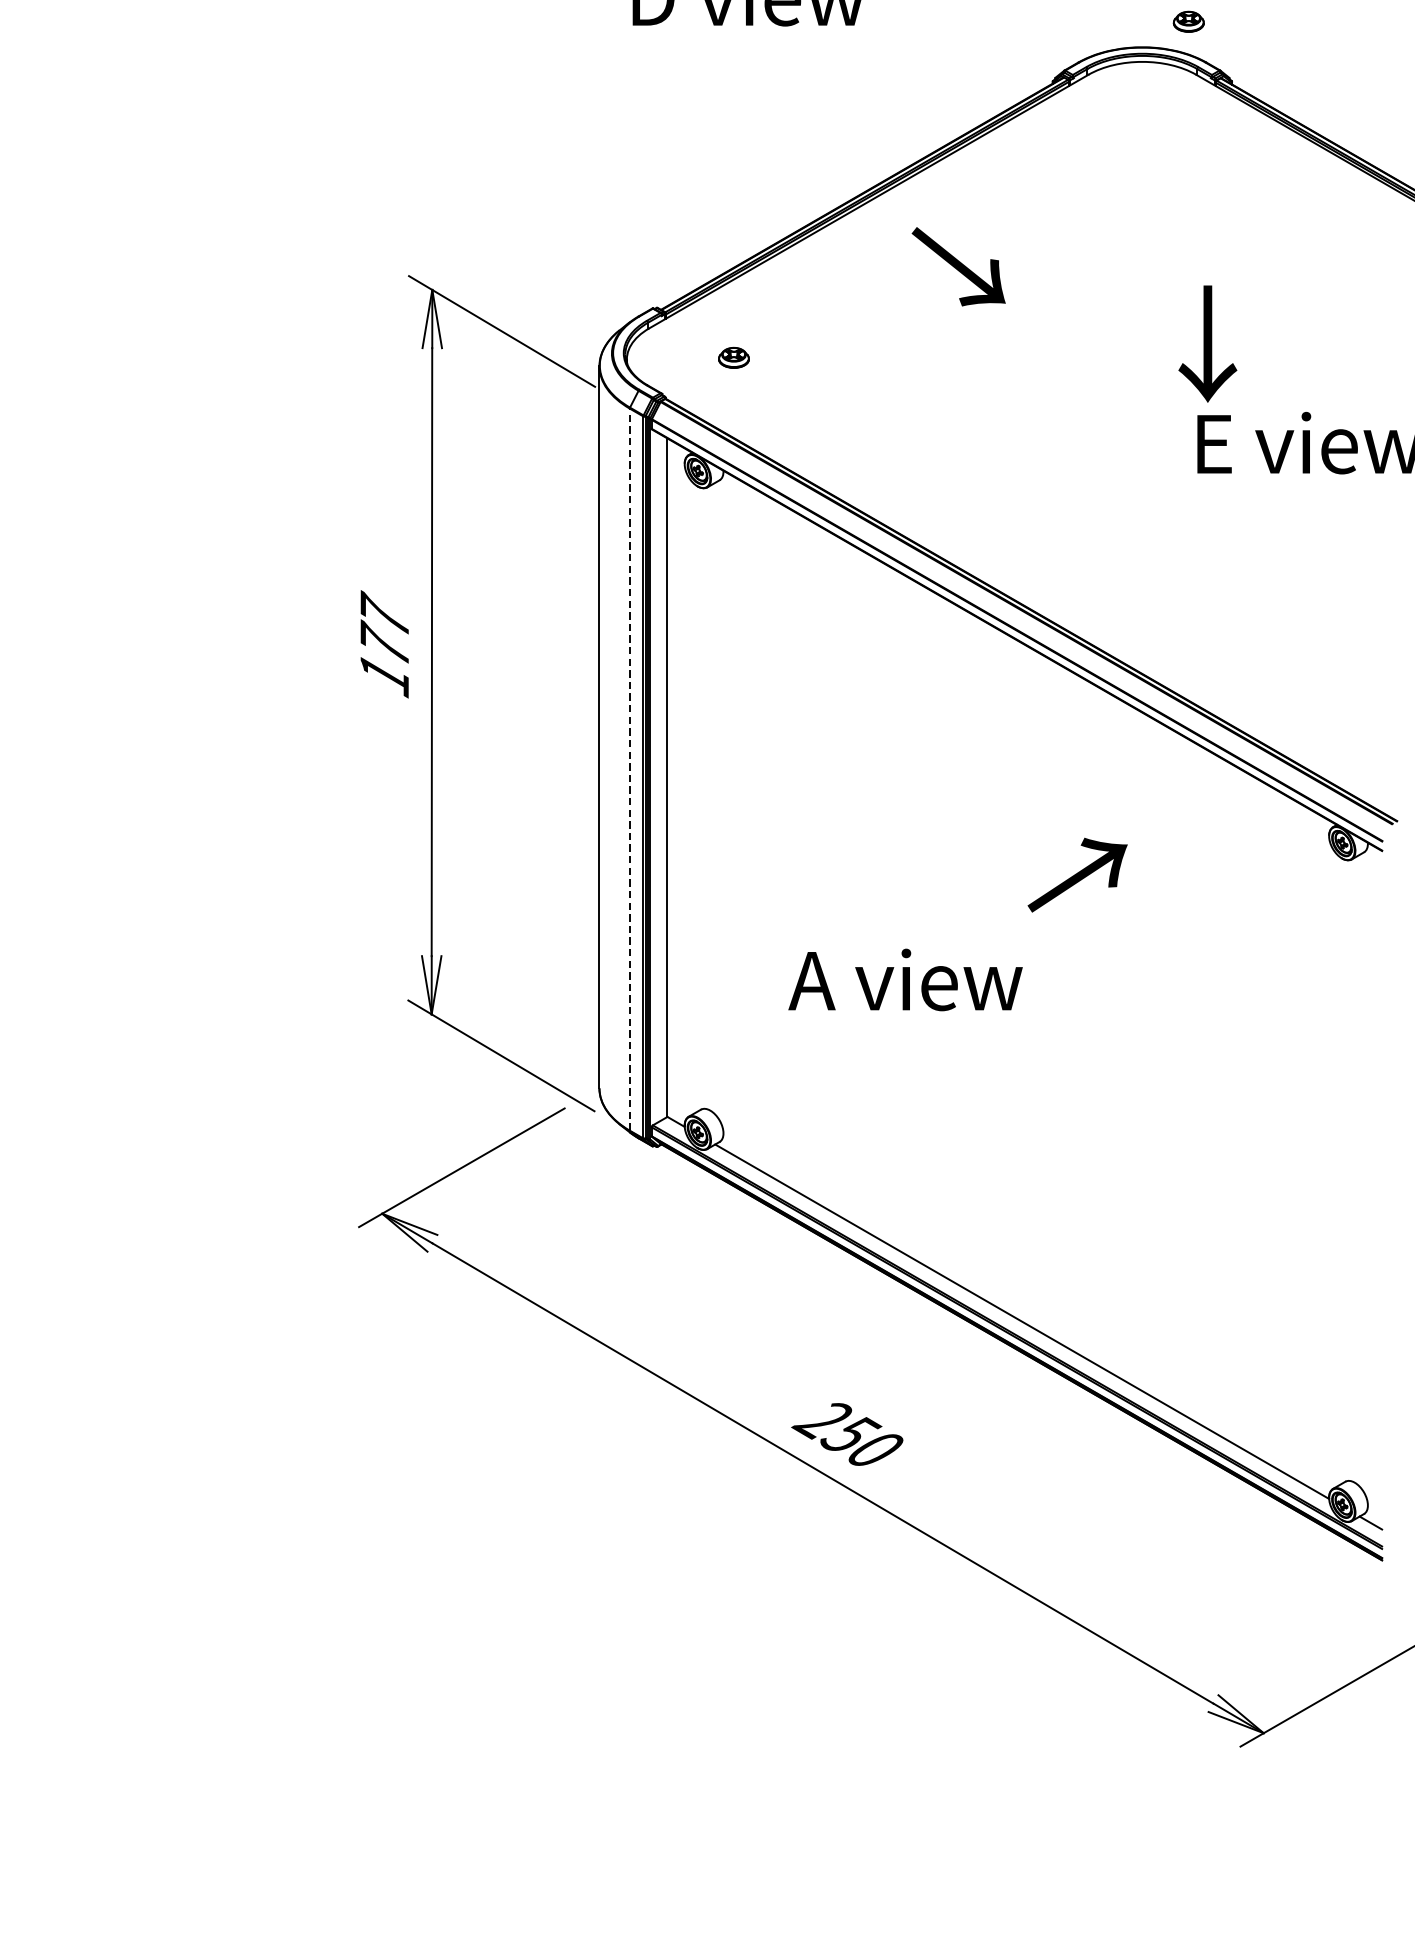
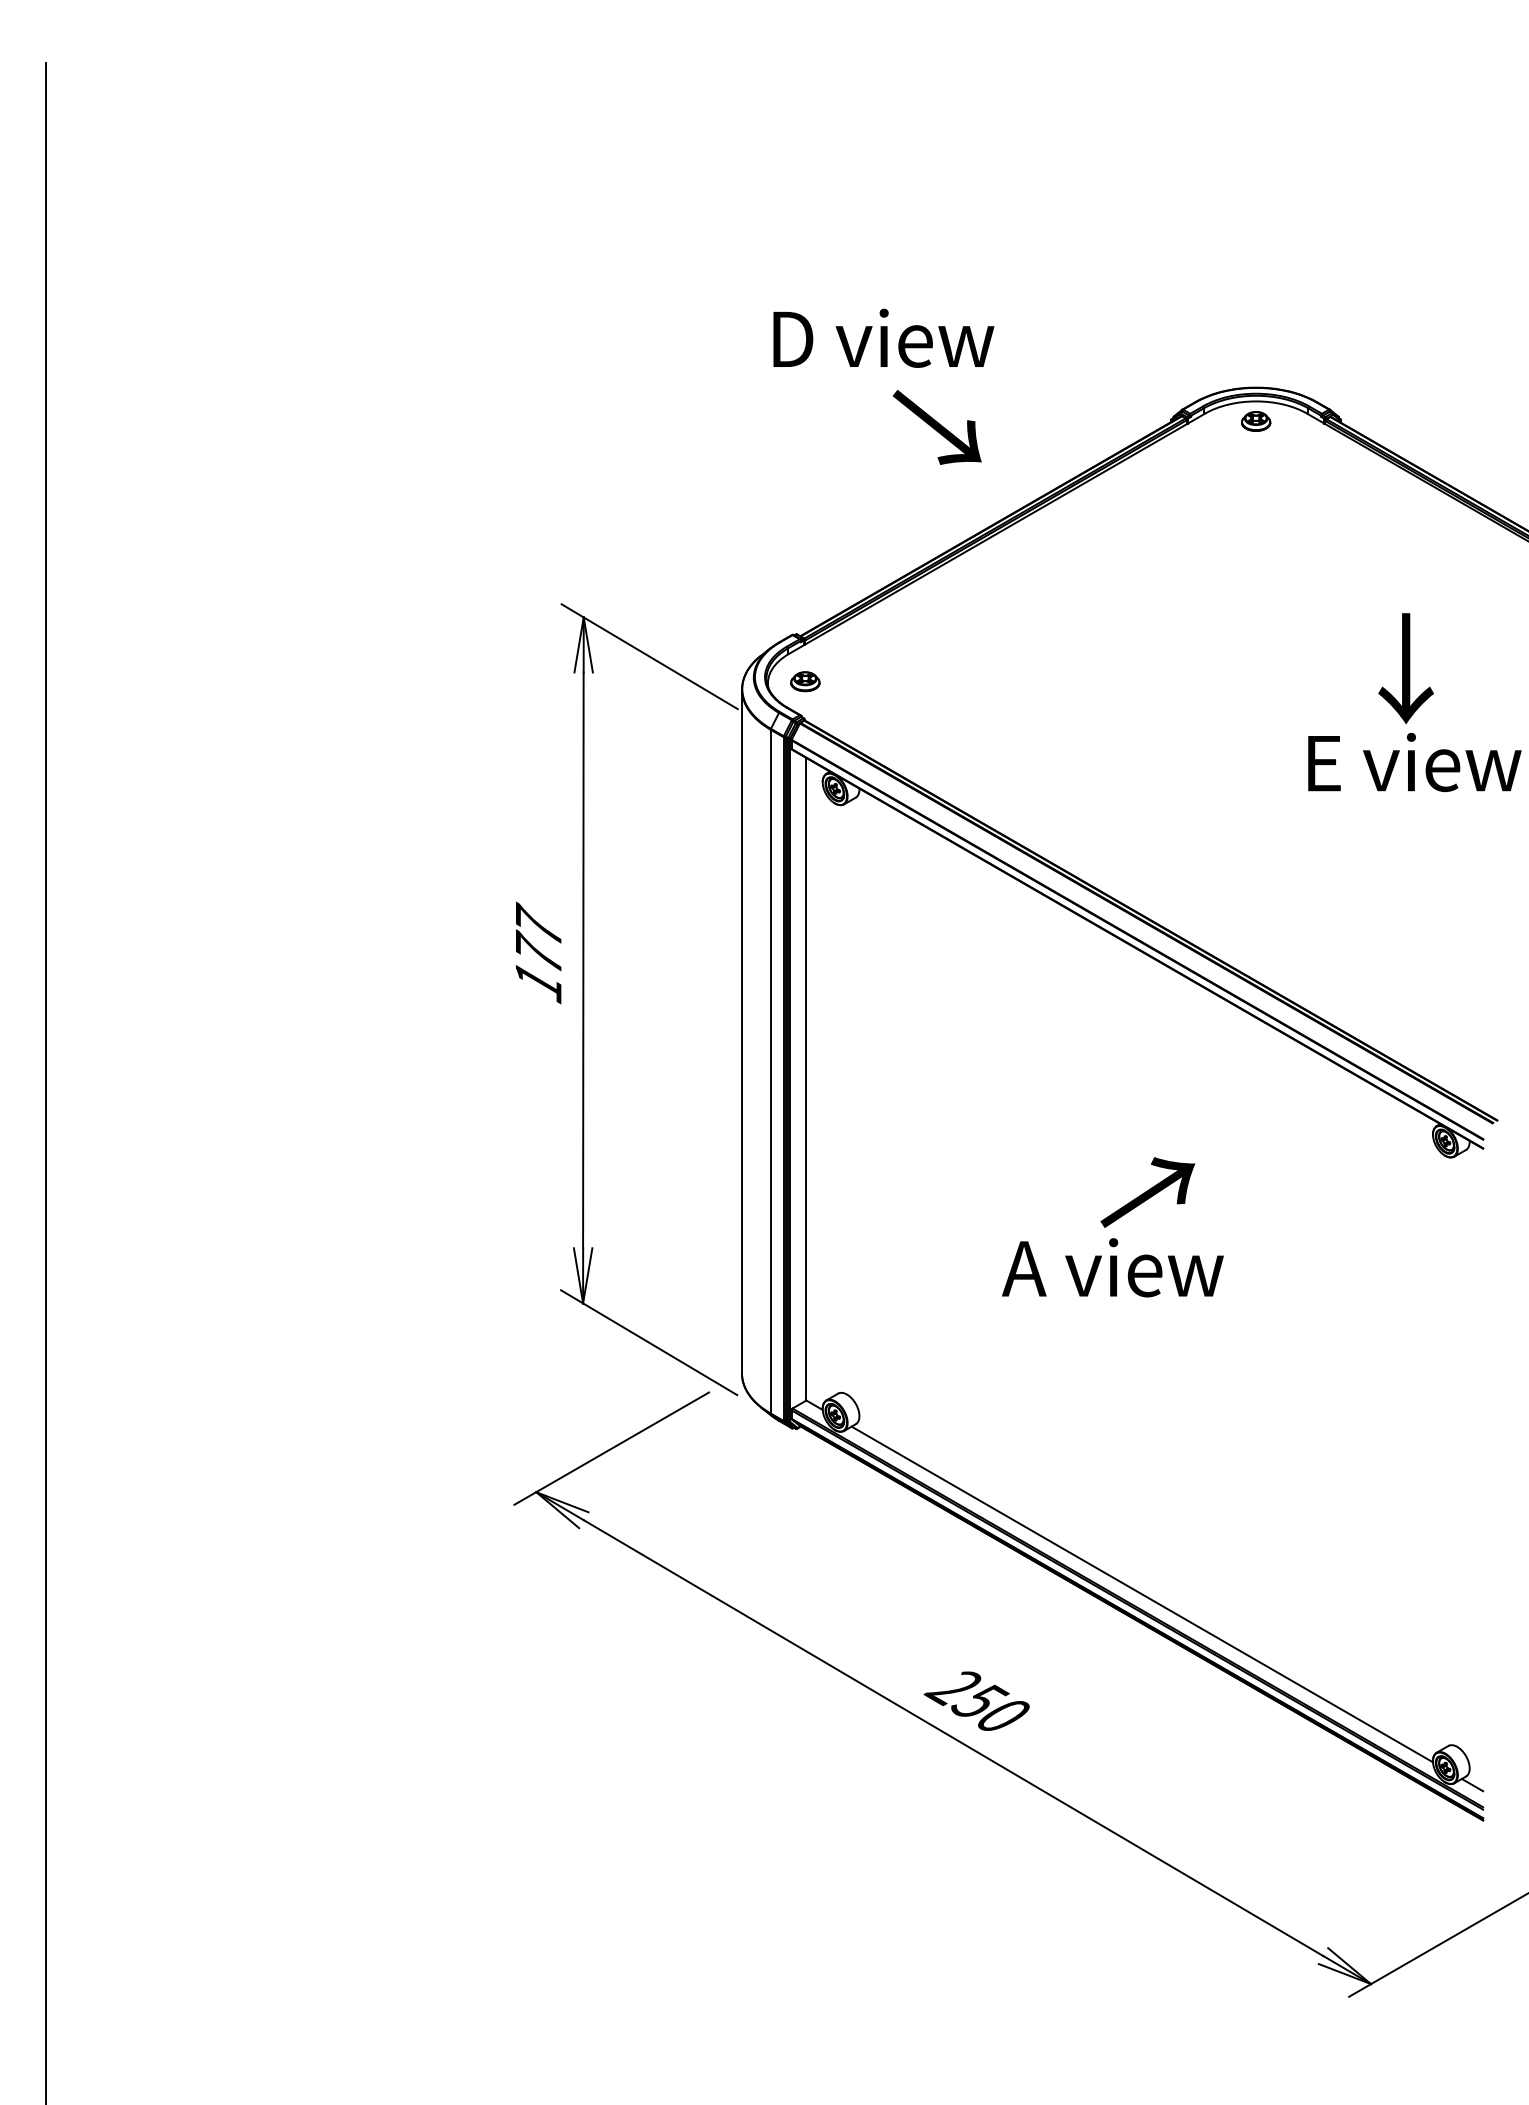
part: (1189, 21) -> (1256, 421), moved
text: (957, 266) -> (936, 427), moved
text: (1207, 343) -> (1405, 668), moved
part: (734, 357) -> (805, 681), moved
line: (629, 769) -> (770, 1071), dashed -> solid
text: (1077, 875) -> (1147, 1192), moved
text: (905, 979) -> (1112, 1267), moved

